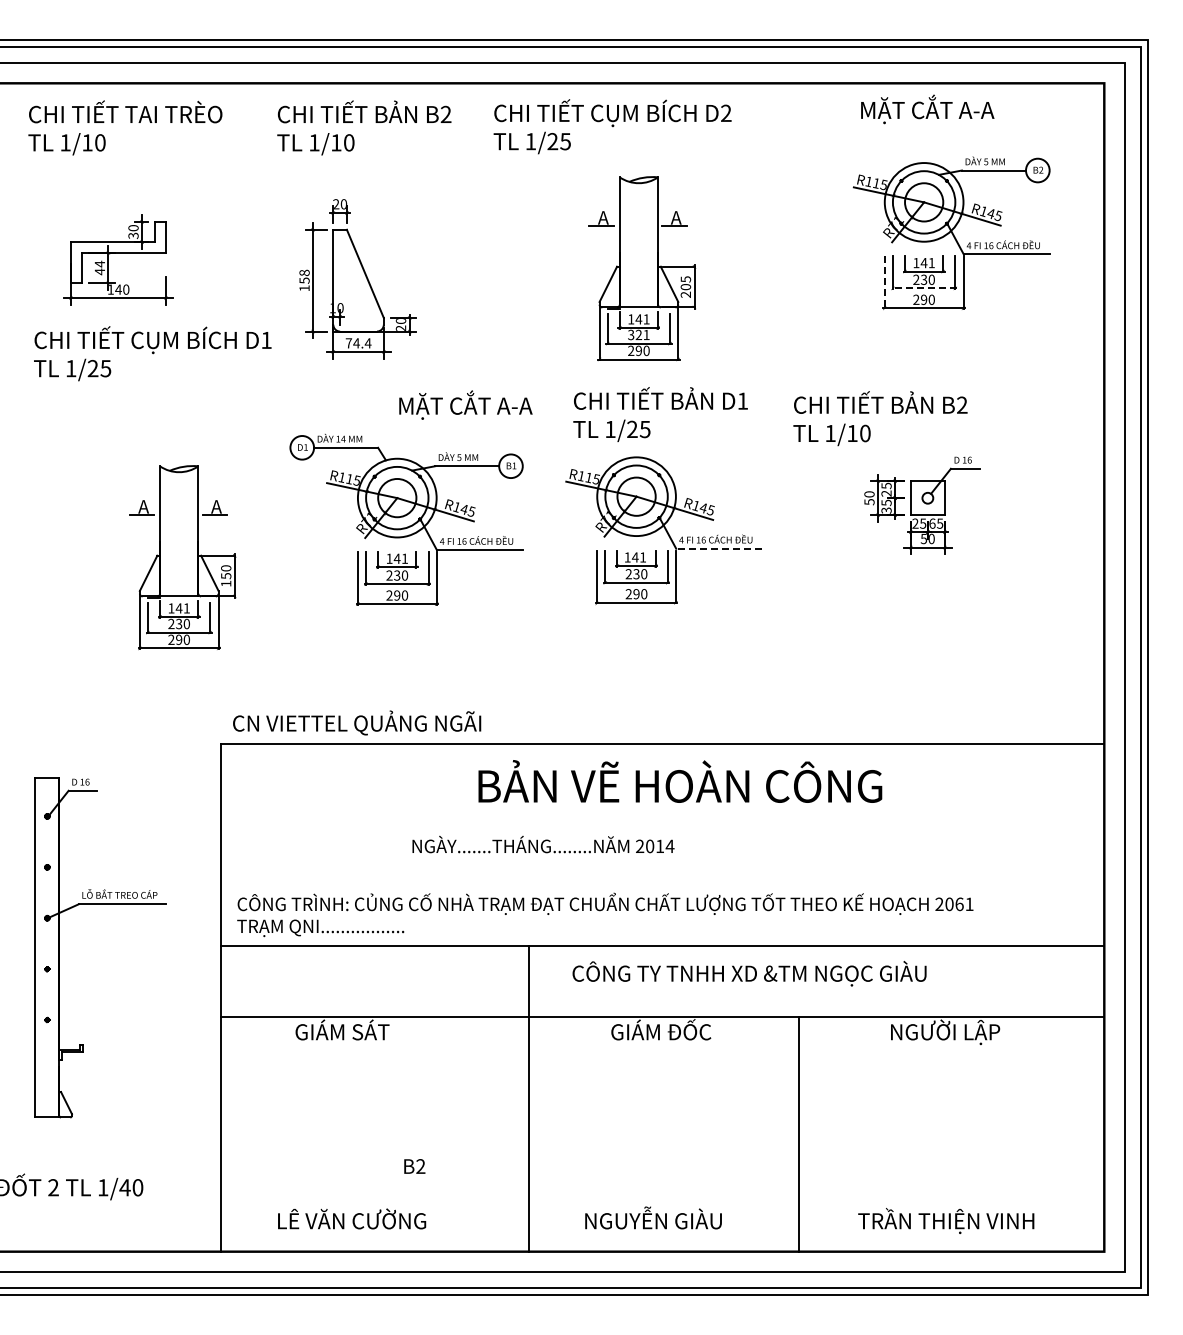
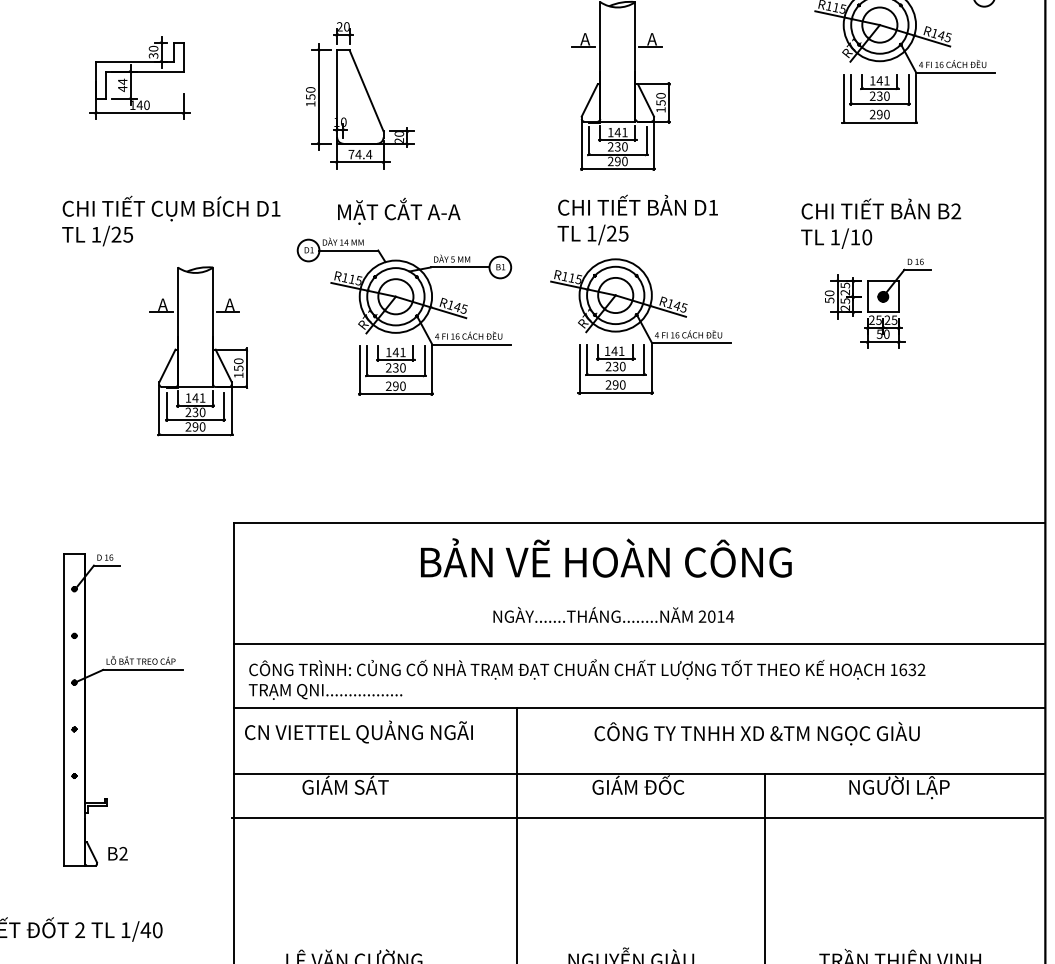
text: (304, 272) -> (310, 89), 158 -> 150
line: (884, 283) -> (843, 99), dashed -> solid
text: (685, 286) -> (660, 102), 205 -> 150
line: (924, 288) -> (880, 104), dashed -> solid
text: (638, 334) -> (617, 146), 321 -> 230
text: (152, 353) -> (171, 220), moved
text: (465, 404) -> (398, 210), moved
text: (880, 418) -> (881, 223), moved
hatch: (927, 497) -> (882, 296), added
text: (886, 510) -> (845, 308), 35 -> 25
text: (932, 523) -> (887, 320), 65 -> 25
line: (719, 548) -> (691, 343), dashed -> solid
text: (357, 722) -> (359, 731), moved
text: (680, 781) -> (606, 557), moved
text: (543, 844) -> (613, 614), moved
line: (662, 876) -> (639, 644), added
text: (954, 904) -> (907, 670), 2061 -> 1632
text: (749, 973) -> (757, 733), moved
line: (659, 1065) -> (636, 817), added
text: (414, 1166) -> (117, 853), moved

